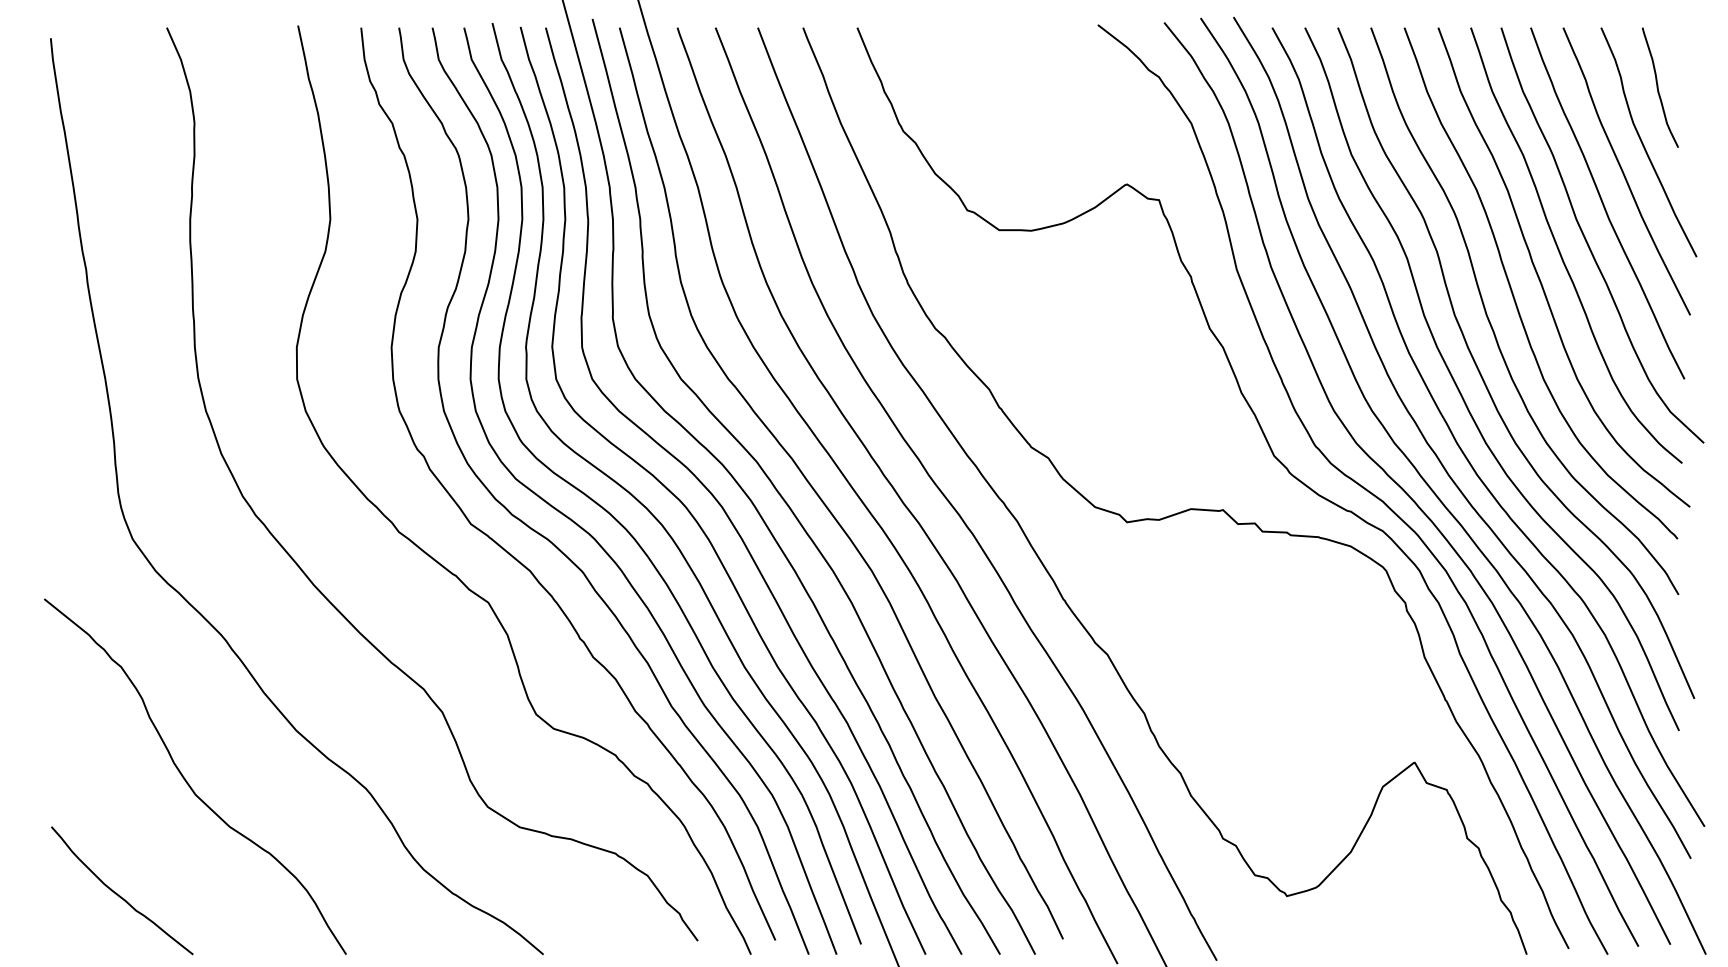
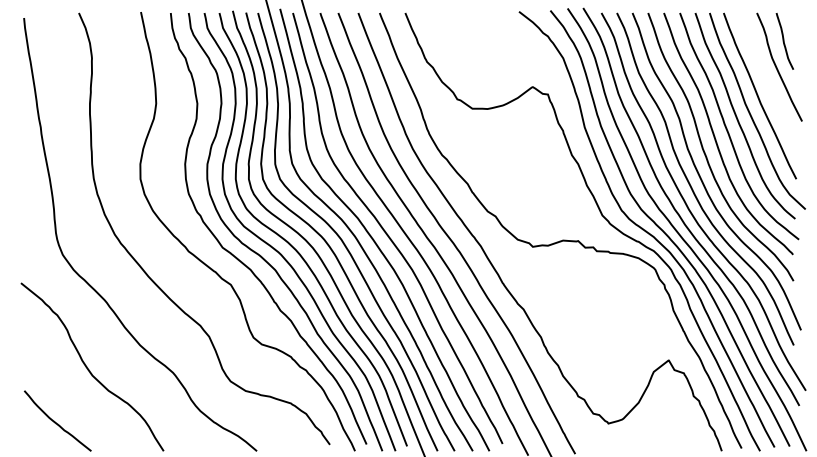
curve: (1623, 170) -> (767, 80), removed

